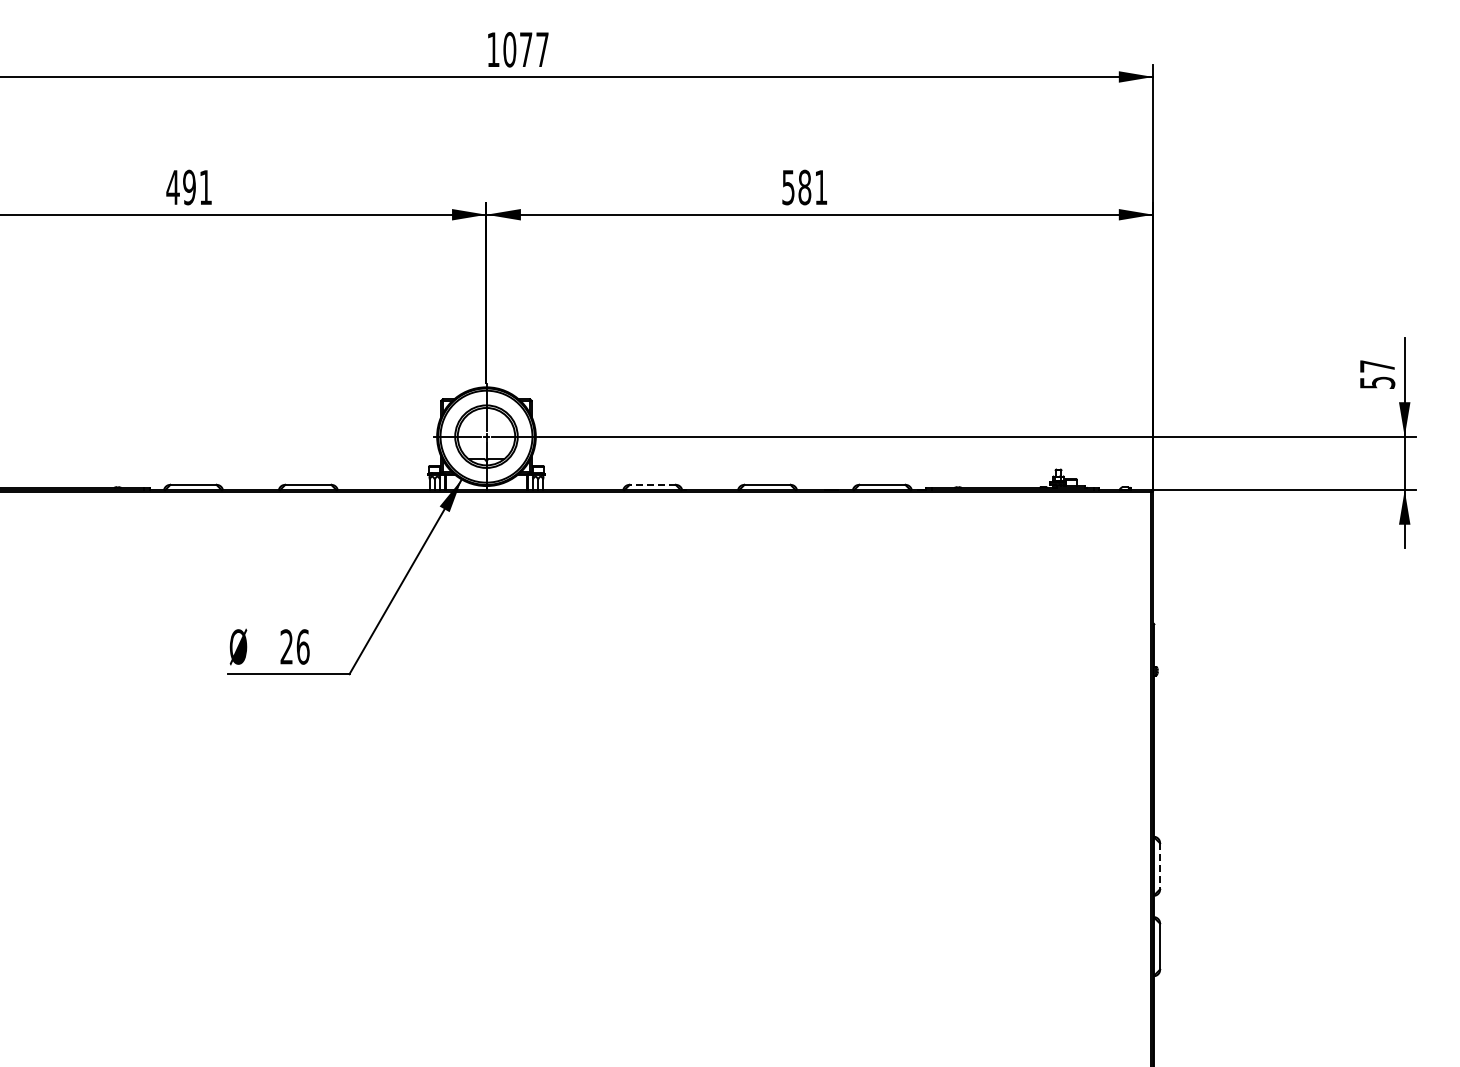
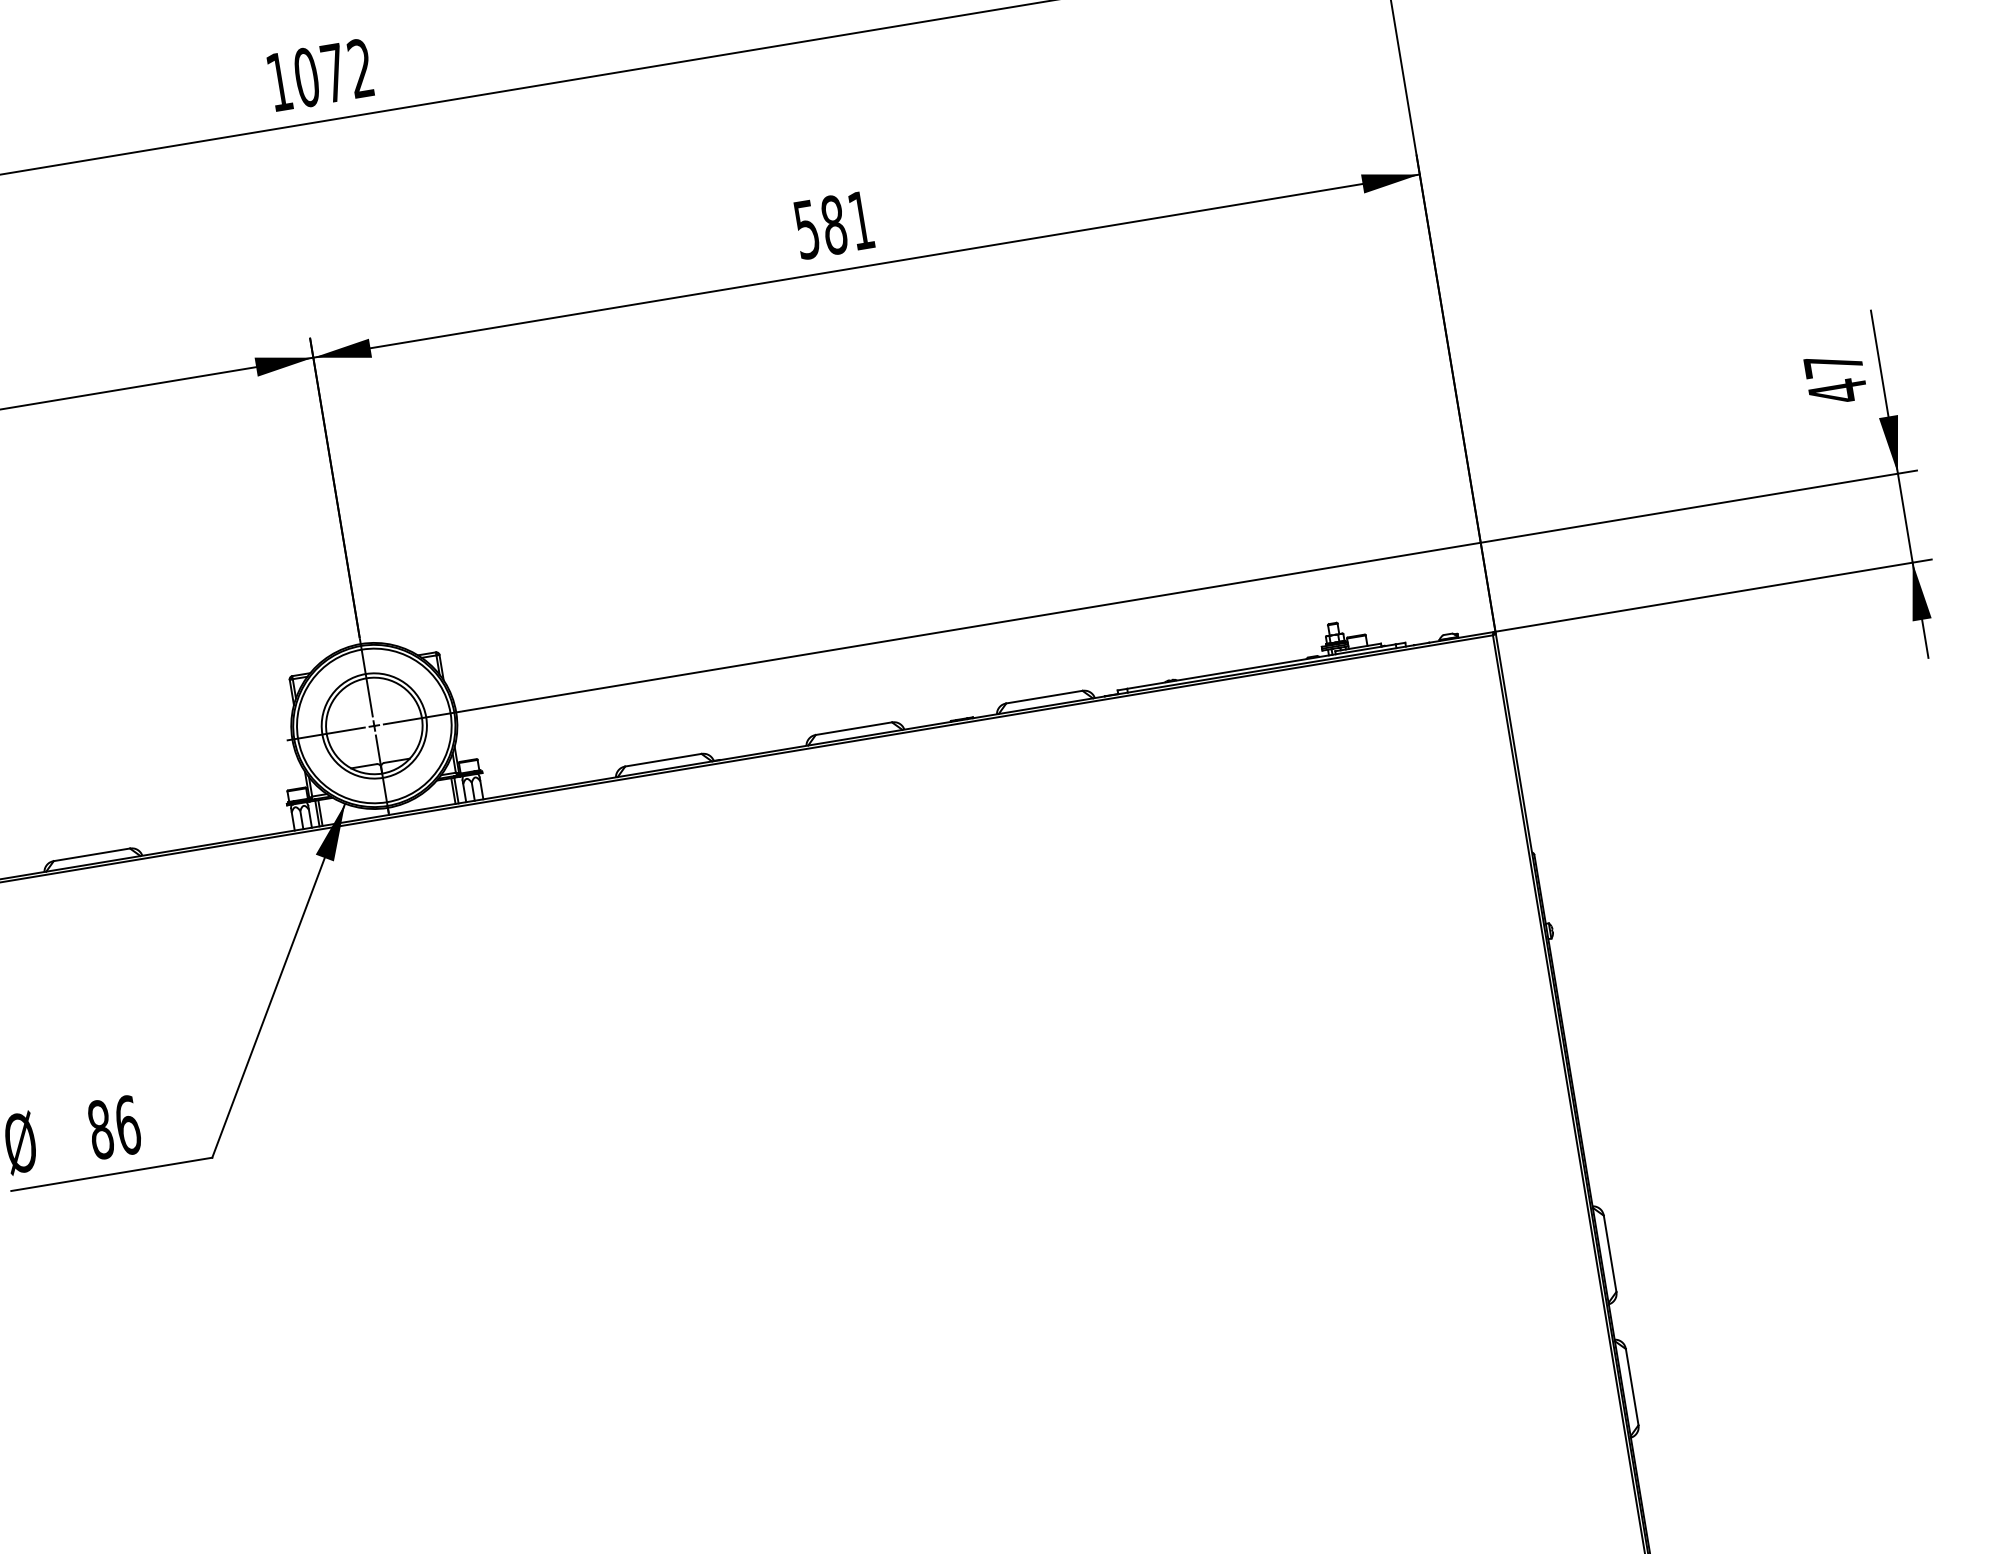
text: (542, 49) -> (360, 68), 1077 -> 1072
text: (1377, 382) -> (1837, 391), 57 -> 47
line: (652, 484) -> (662, 759), dashed -> solid
text: (286, 646) -> (100, 1129), 26 -> 86
line: (1160, 866) -> (1610, 1254), dashed -> solid

